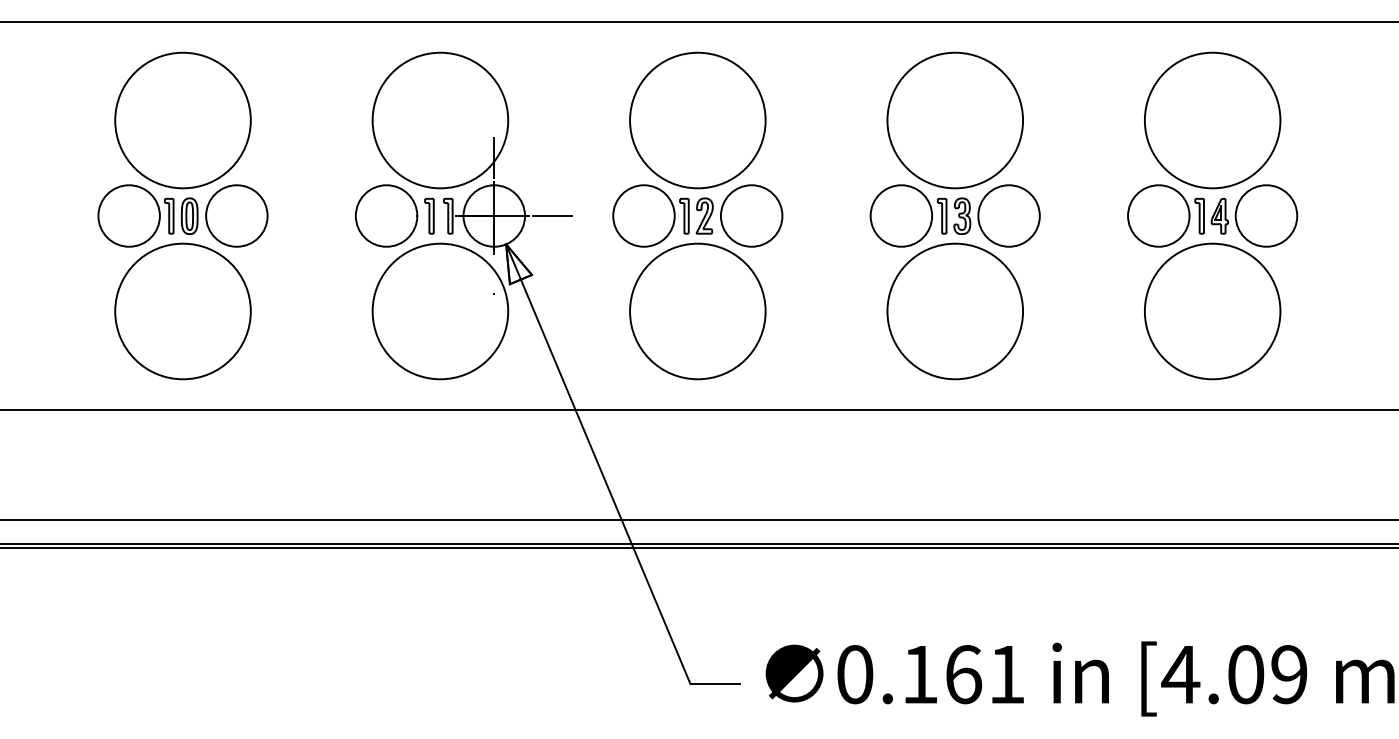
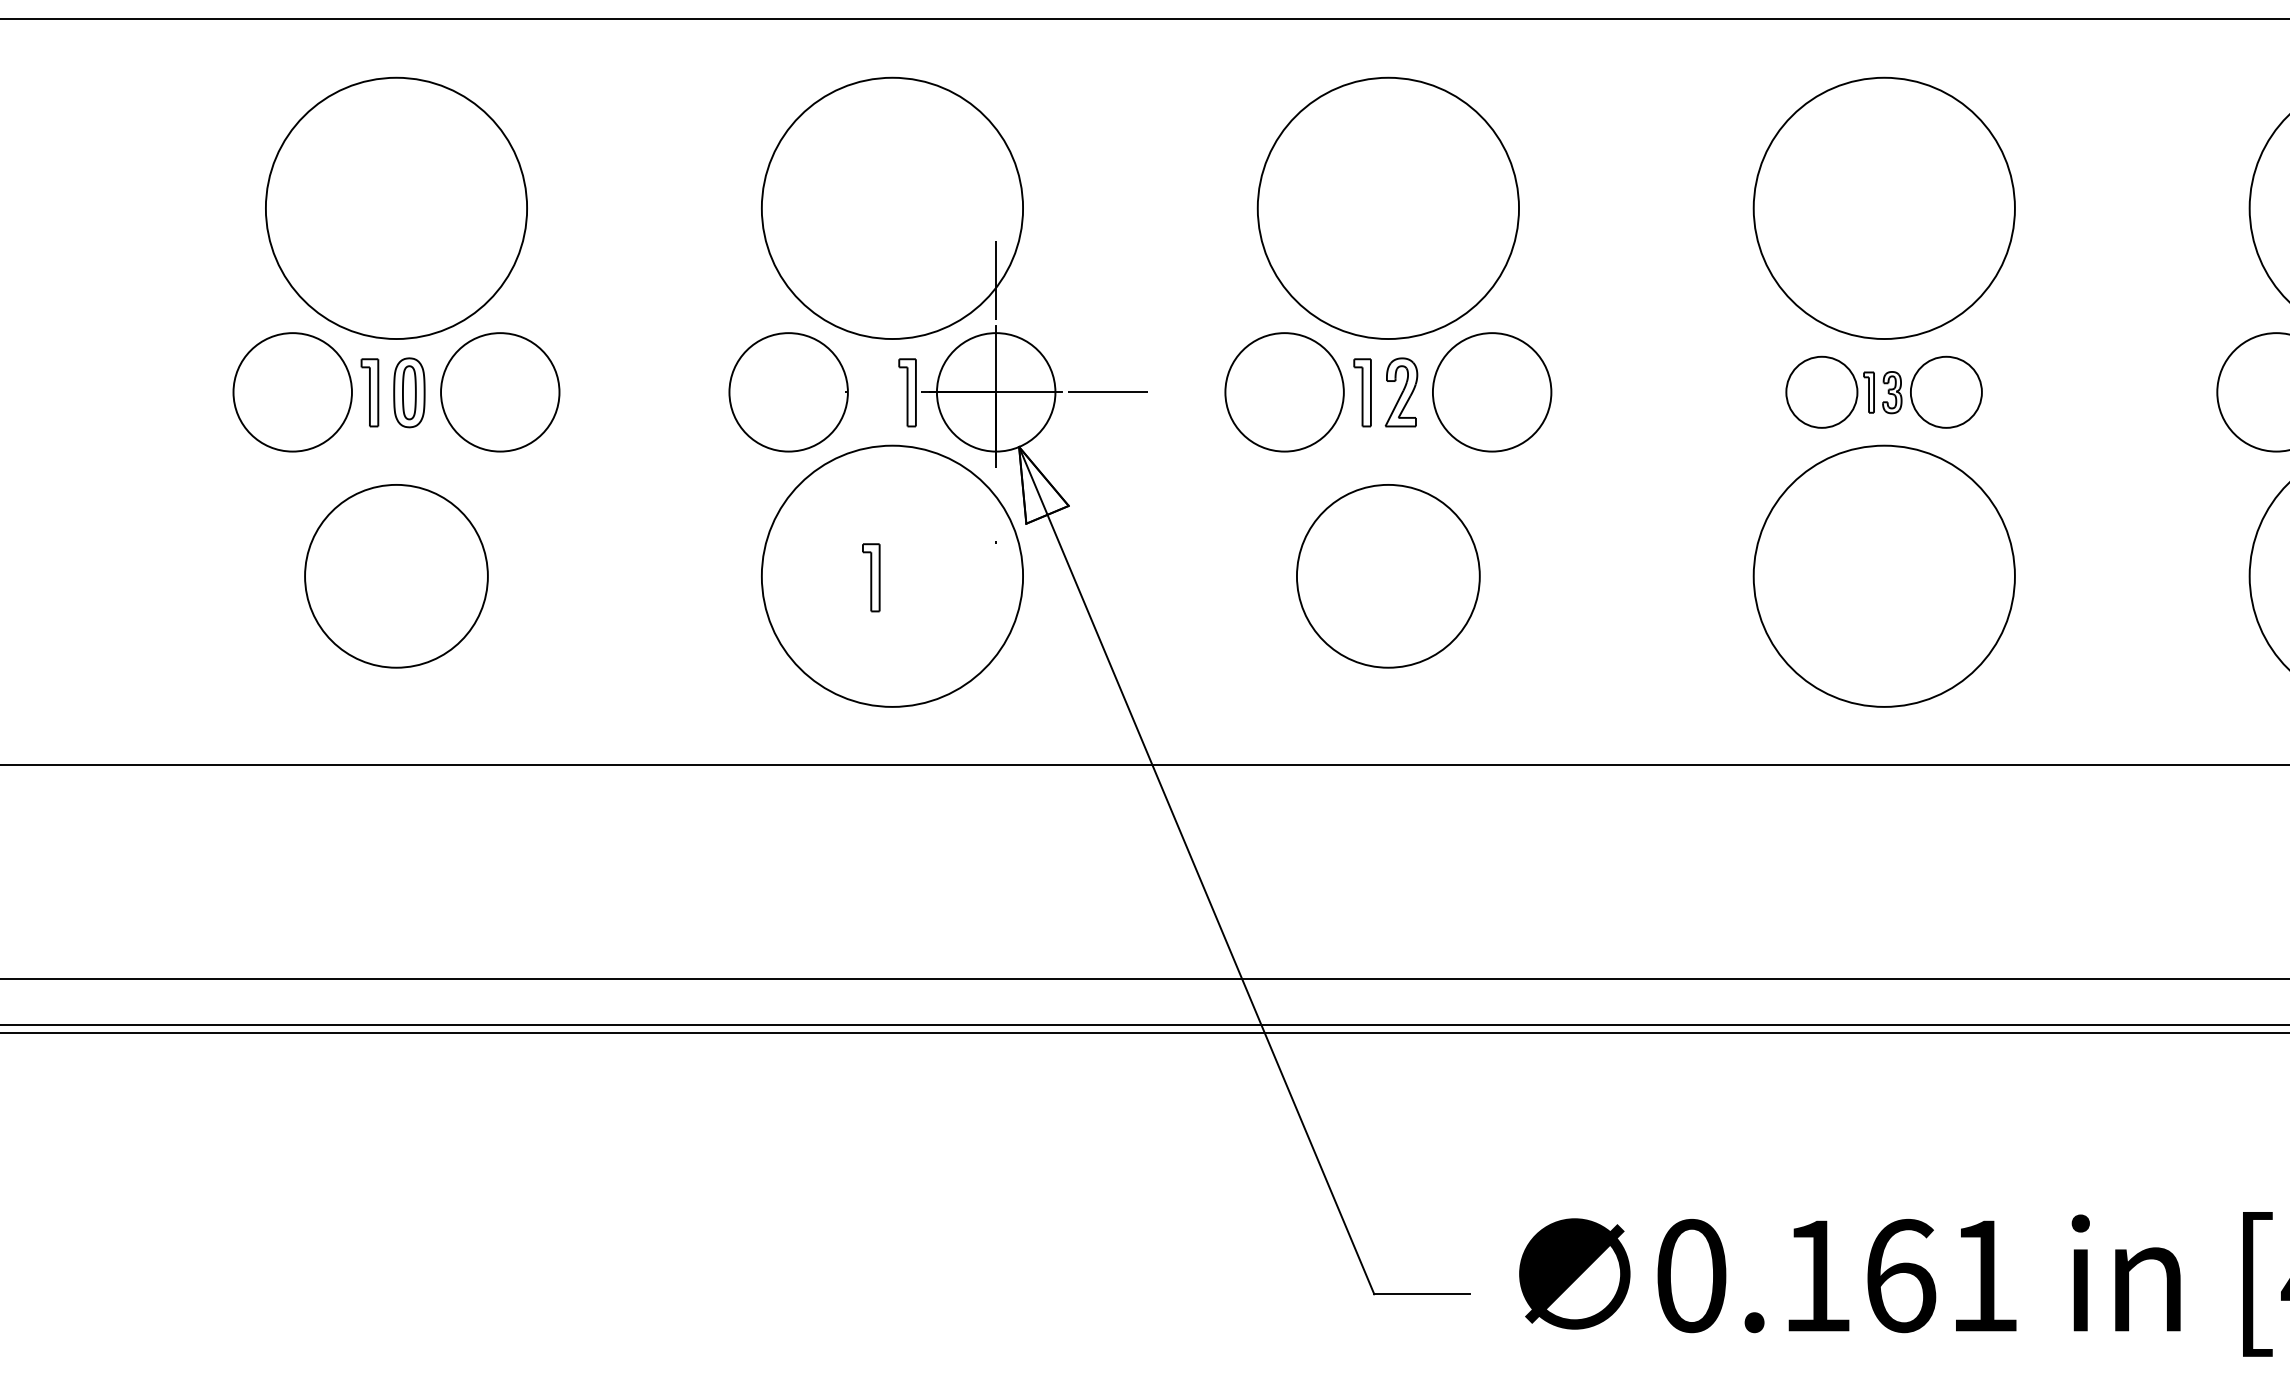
part: (429, 215) -> (871, 576), moved
part: (954, 215) -> (1882, 391), size x0.6
circle: (182, 311) -> (395, 576), size x0.7
circle: (697, 311) -> (1387, 576), size x0.7

